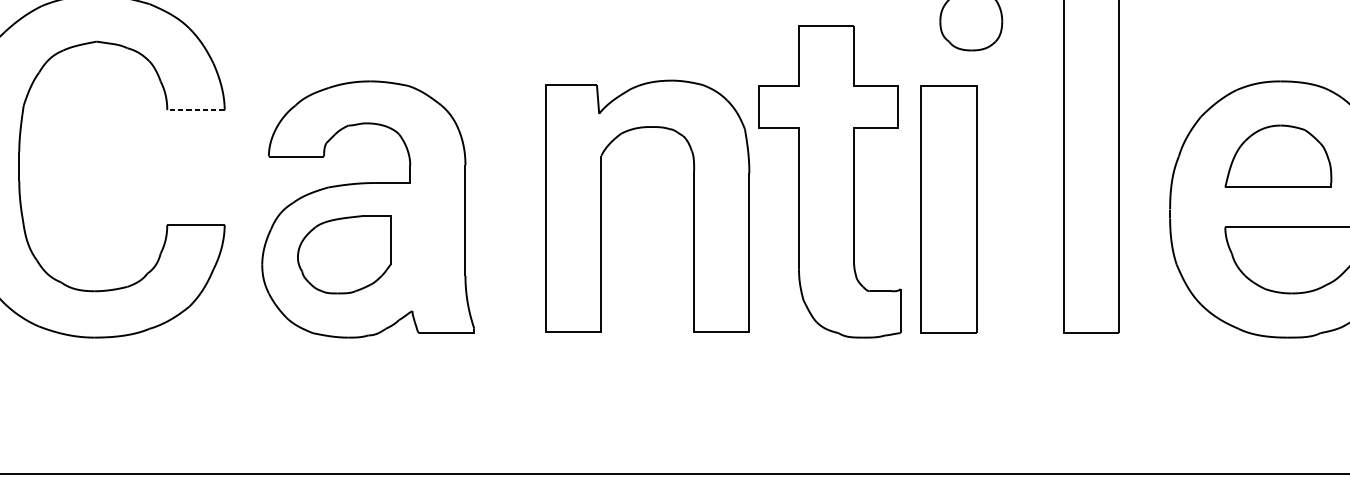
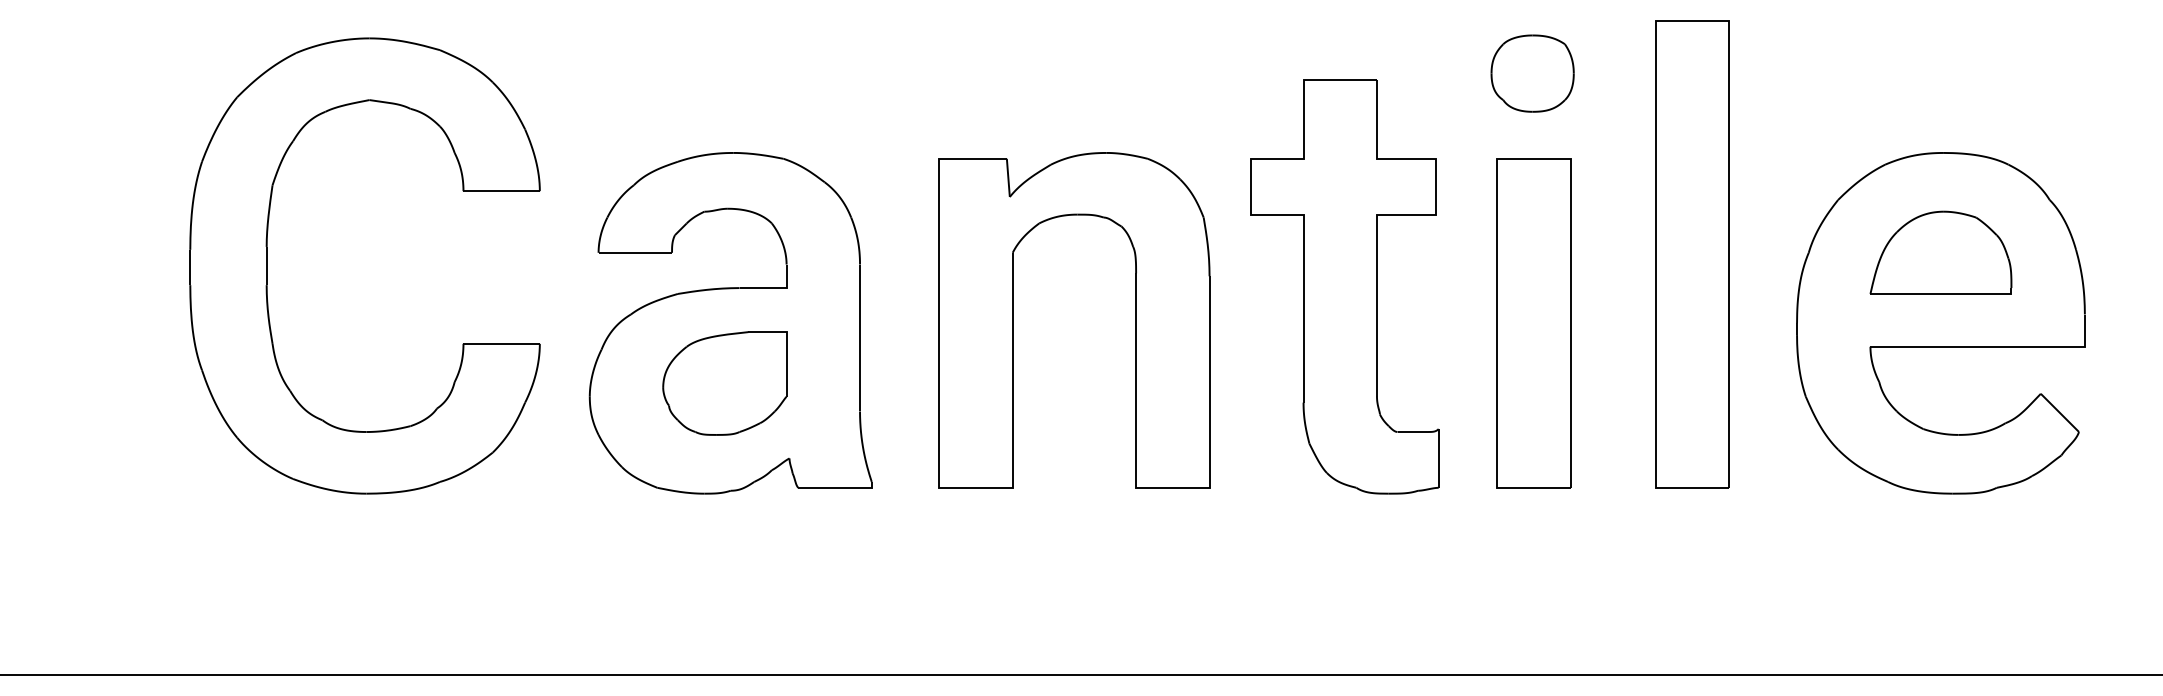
line: (195, 110) -> (501, 191), dashed -> solid
part: (601, 206) -> (1013, 320), moved
part: (948, 209) -> (1533, 323), moved
part: (344, 254) -> (724, 383), moved

